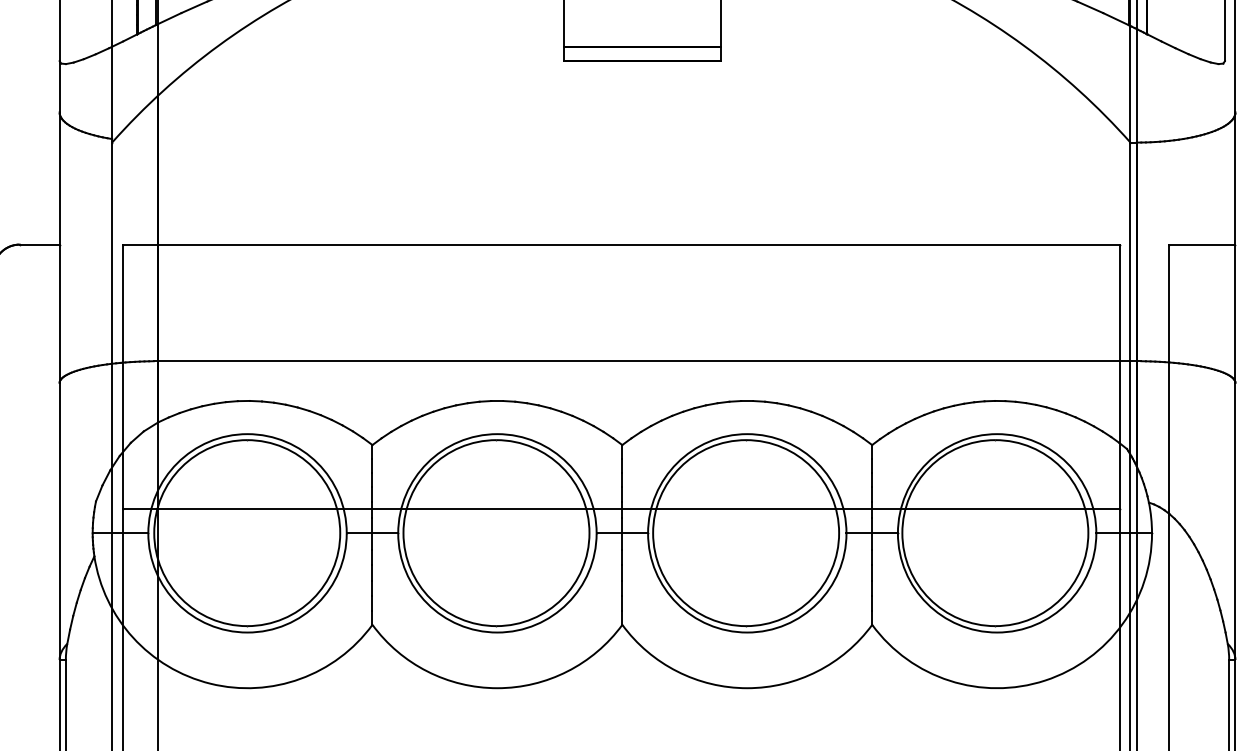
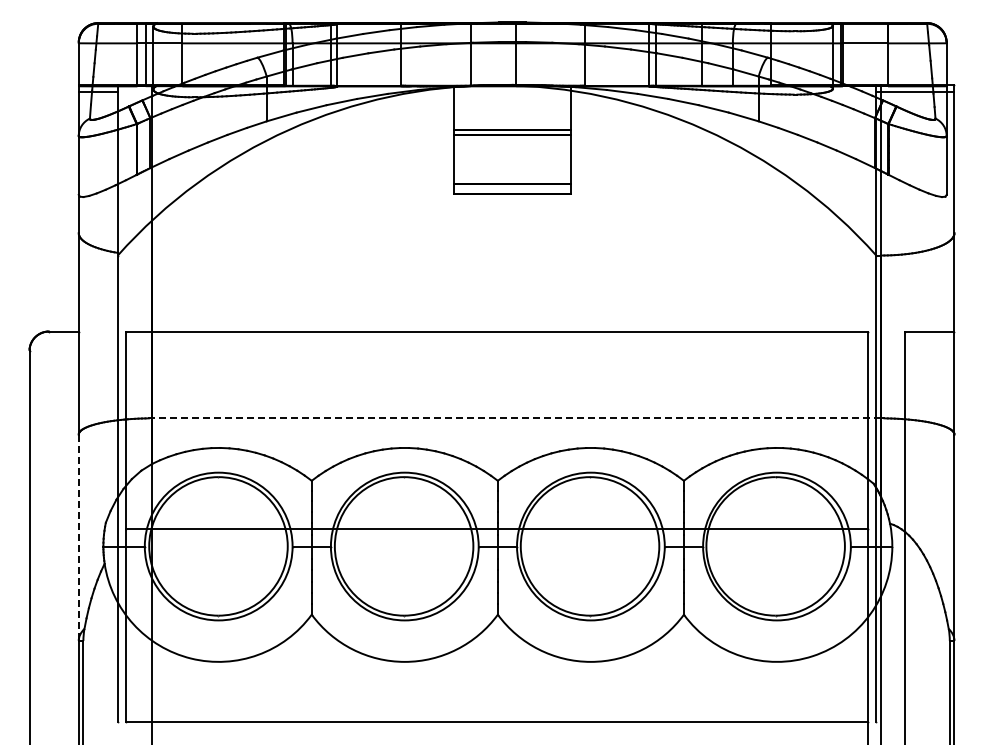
line: (647, 361) -> (516, 418), solid -> dashed
line: (59, 522) -> (78, 538), solid -> dashed

